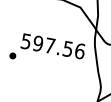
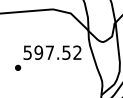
text: (80, 51) -> (77, 52), 597.56 -> 597.52

